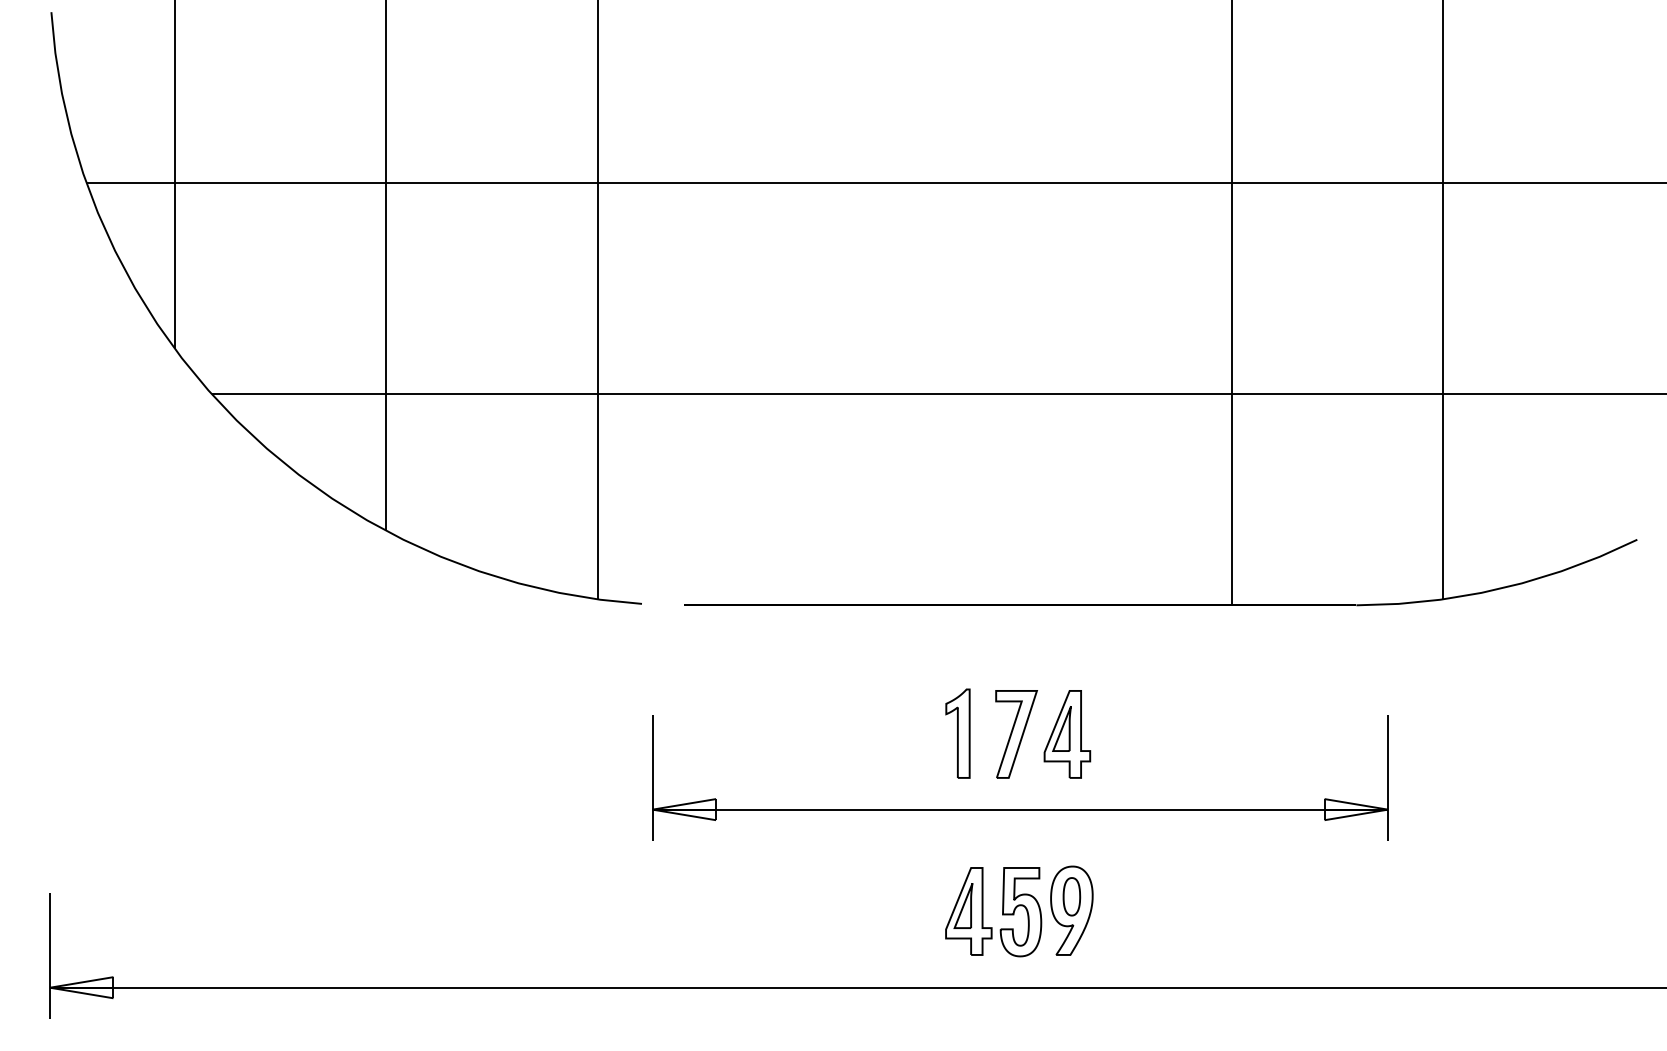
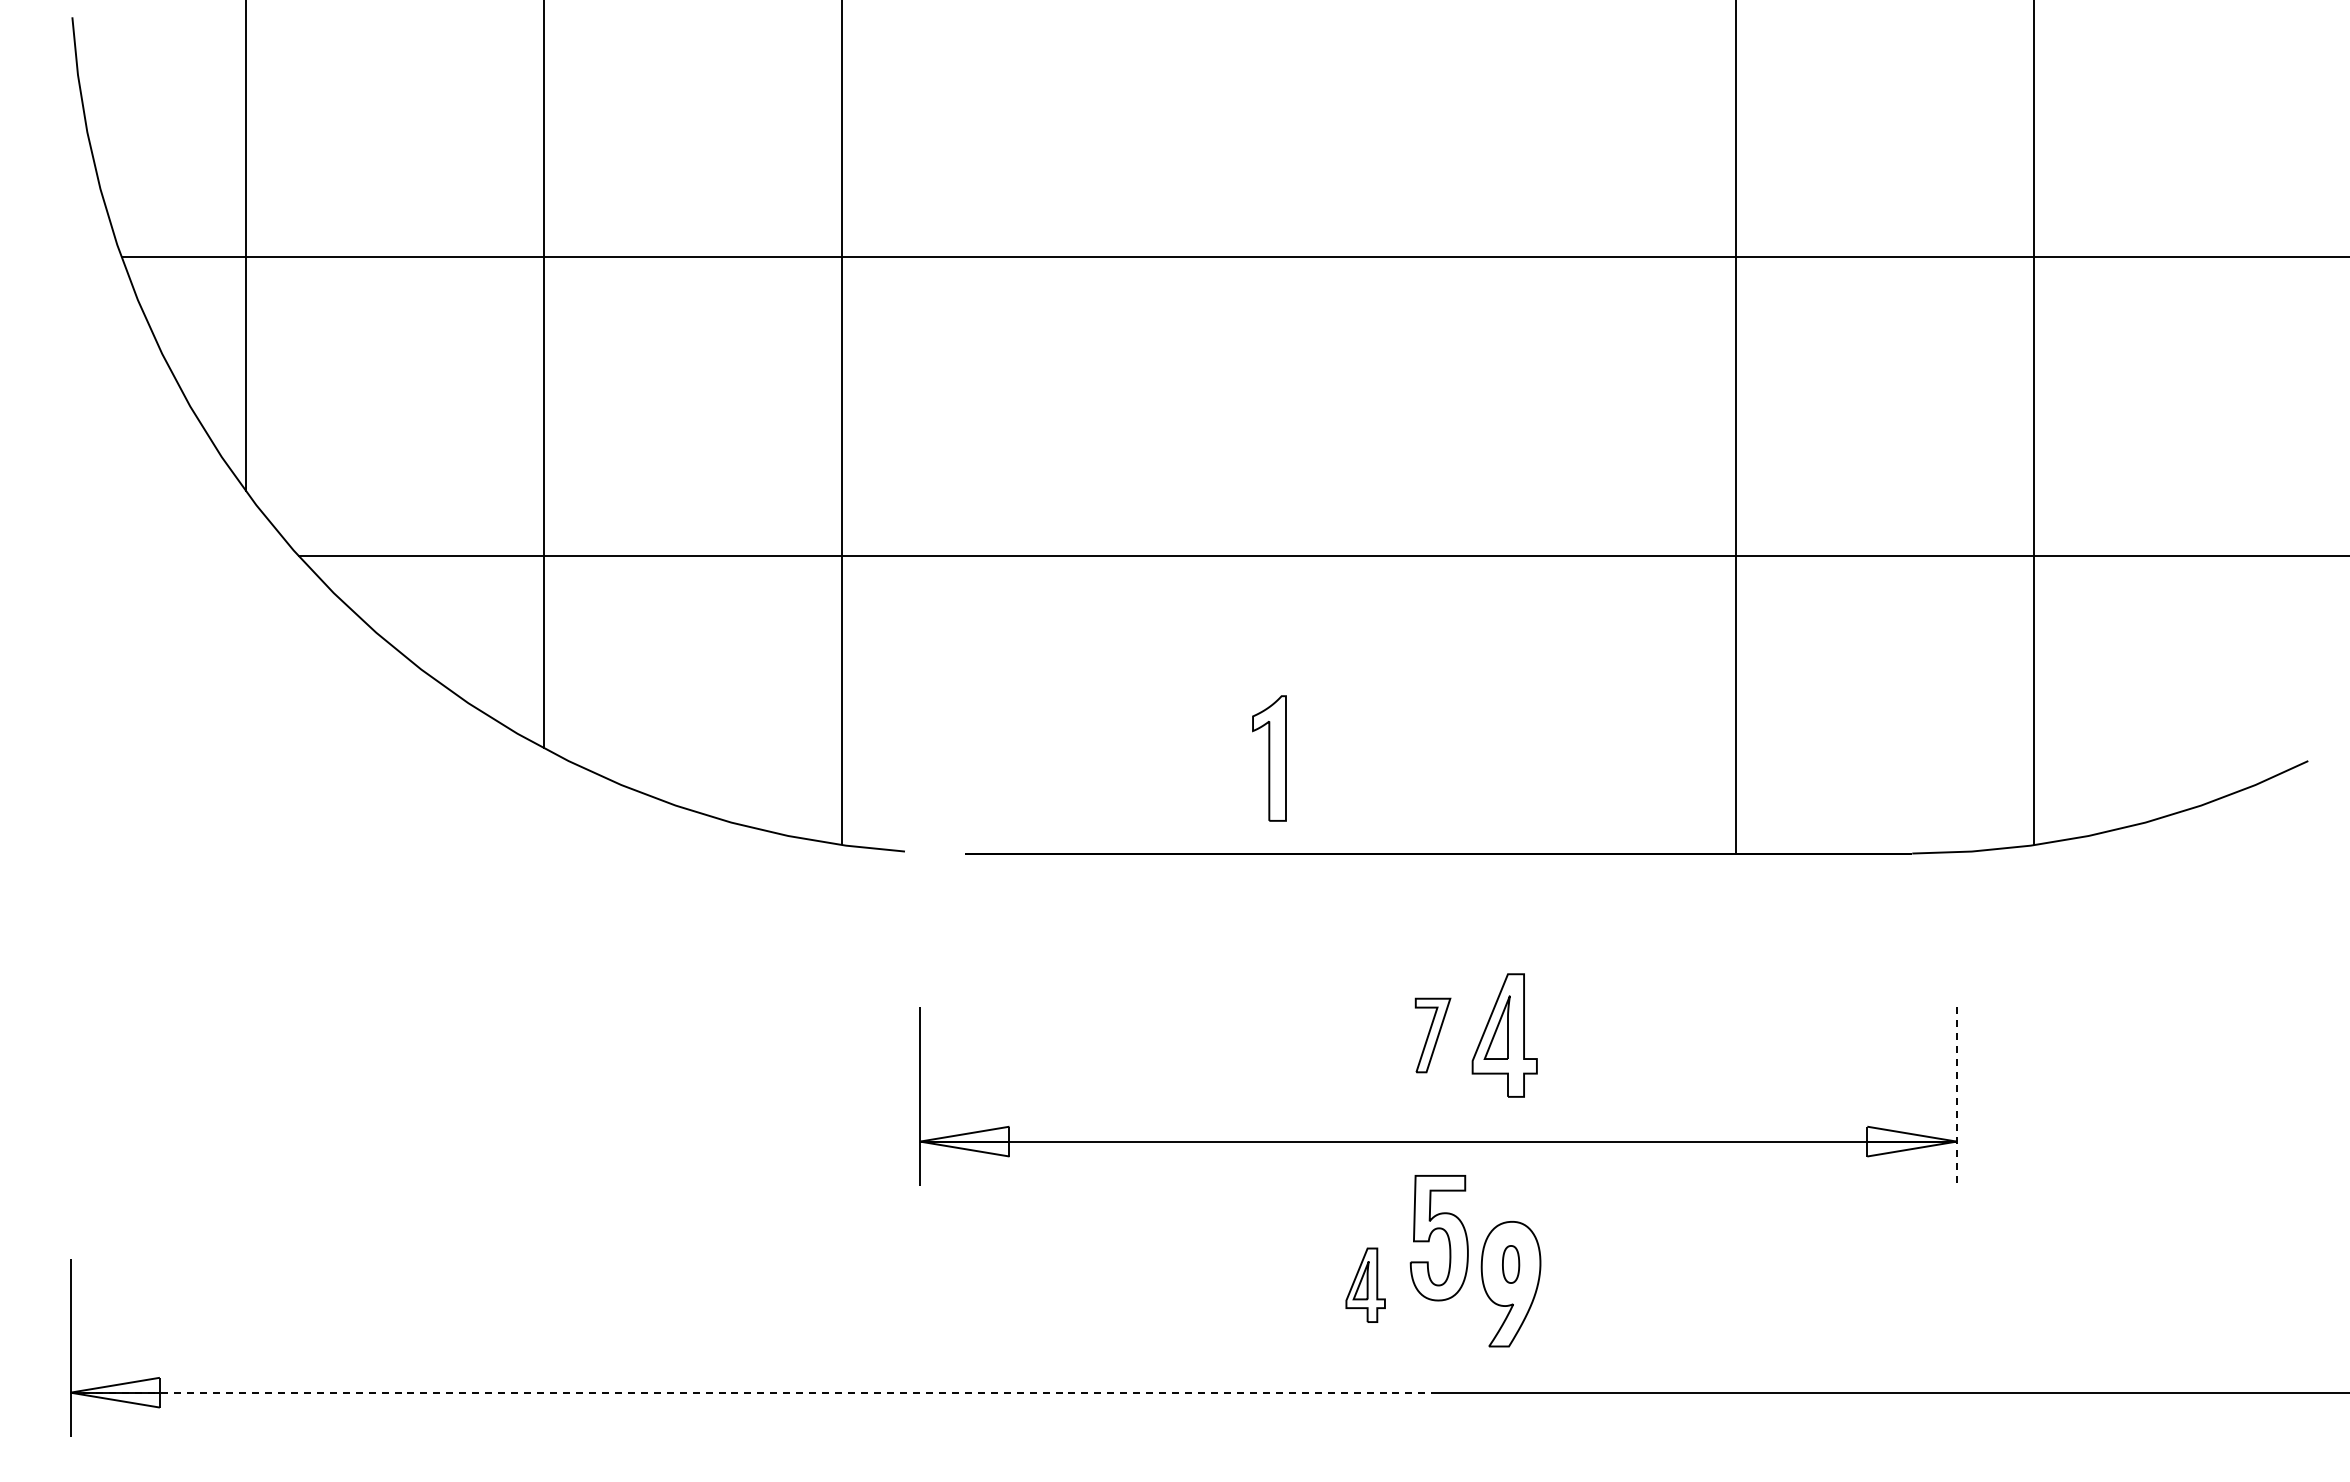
part: (957, 733) -> (1269, 758), moved
part: (1016, 734) -> (1432, 1035), size x0.6
line: (1387, 778) -> (1956, 1097), solid -> dashed
part: (1071, 896) -> (1510, 1264), size x0.7
part: (1015, 910) -> (1431, 1235), moved
part: (968, 911) -> (1365, 1285), size x0.6
line: (535, 987) -> (754, 1392), solid -> dashed

